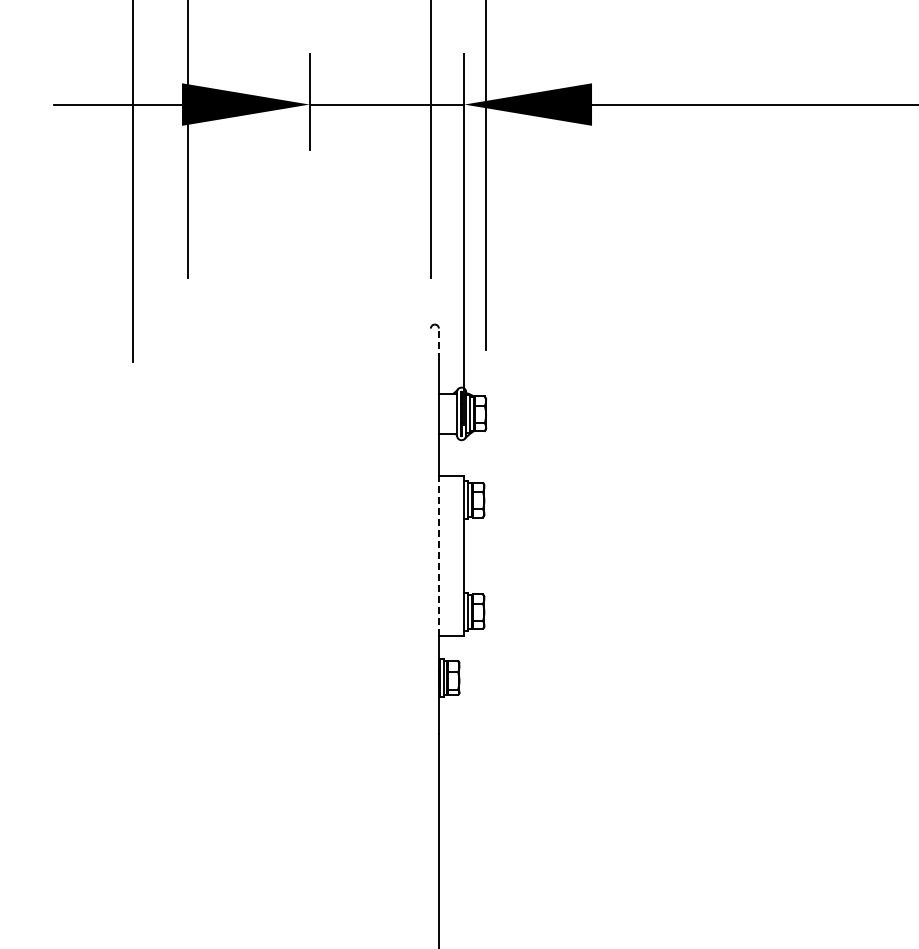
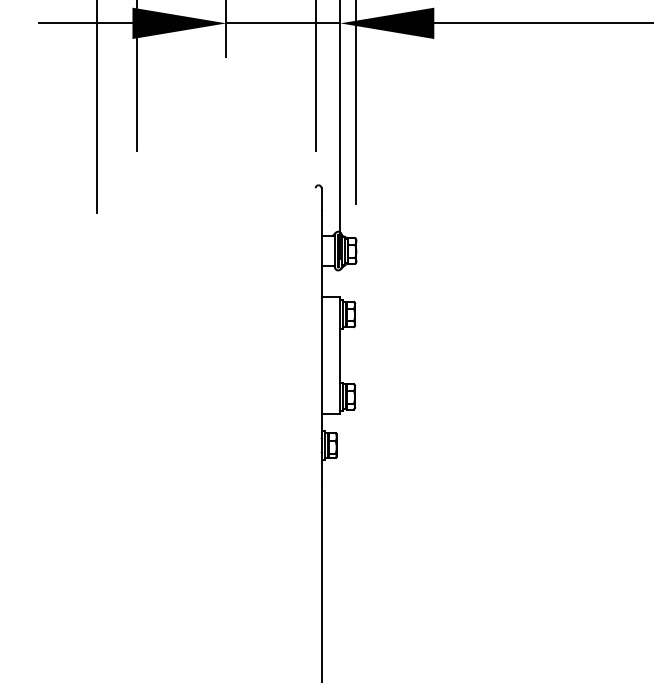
line: (438, 344) -> (321, 199), dashed -> solid
line: (438, 555) -> (321, 355), dashed -> solid

